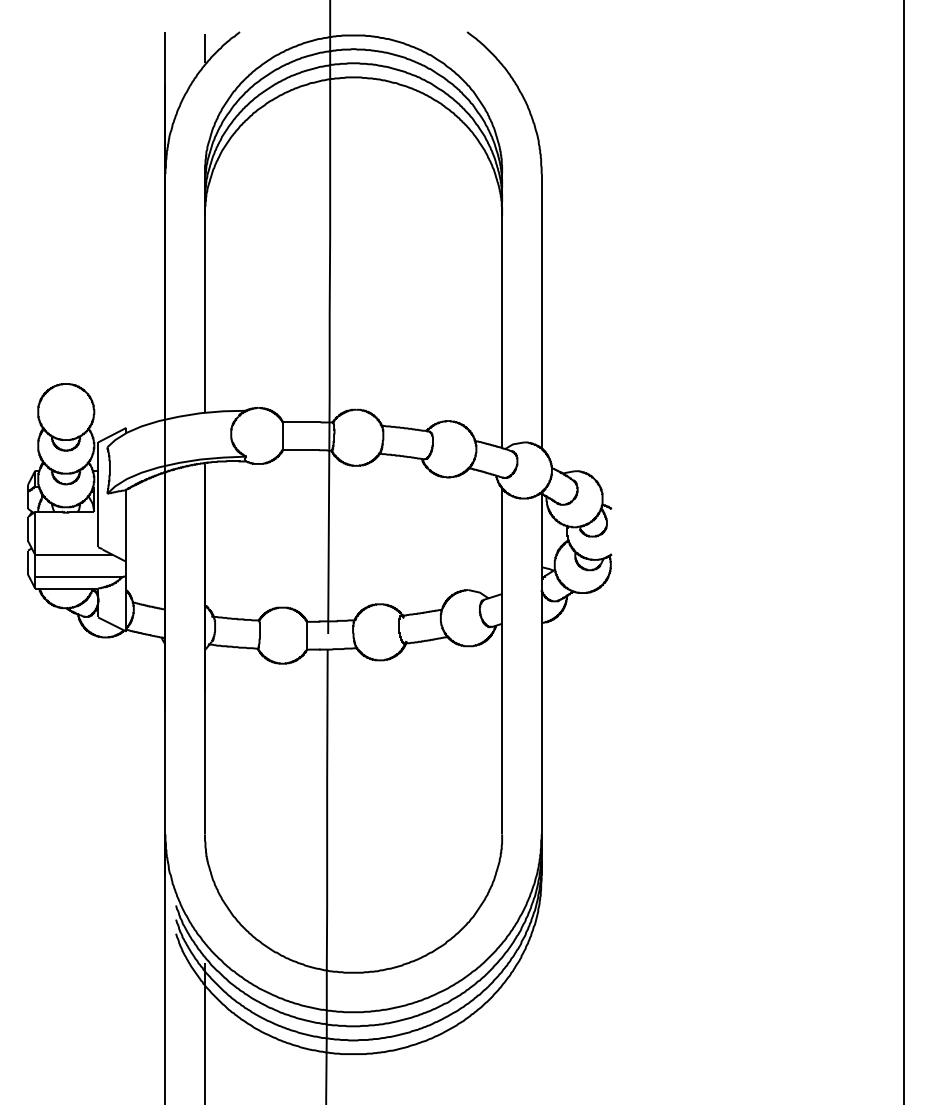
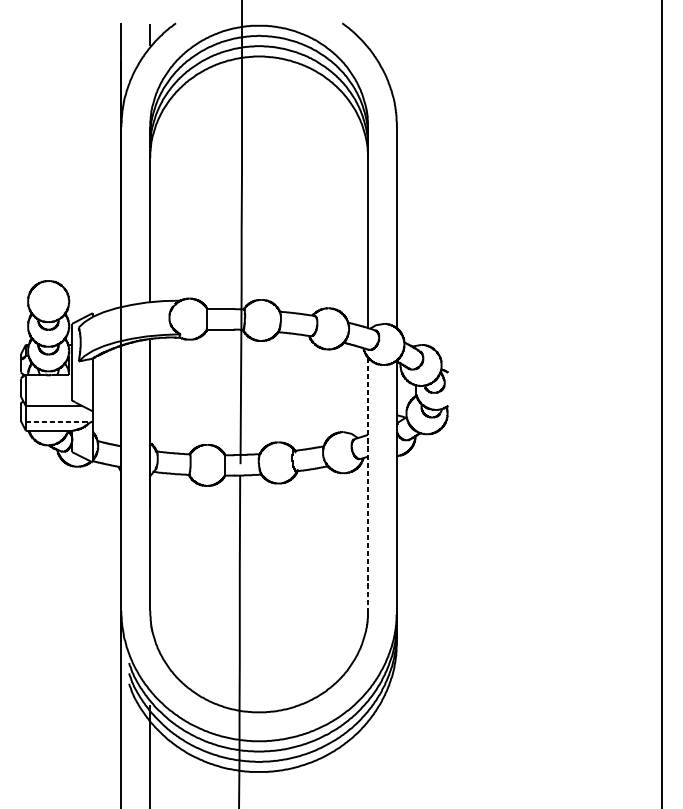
line: (78, 576) -> (57, 422), solid -> dashed
line: (502, 661) -> (368, 484), solid -> dashed

